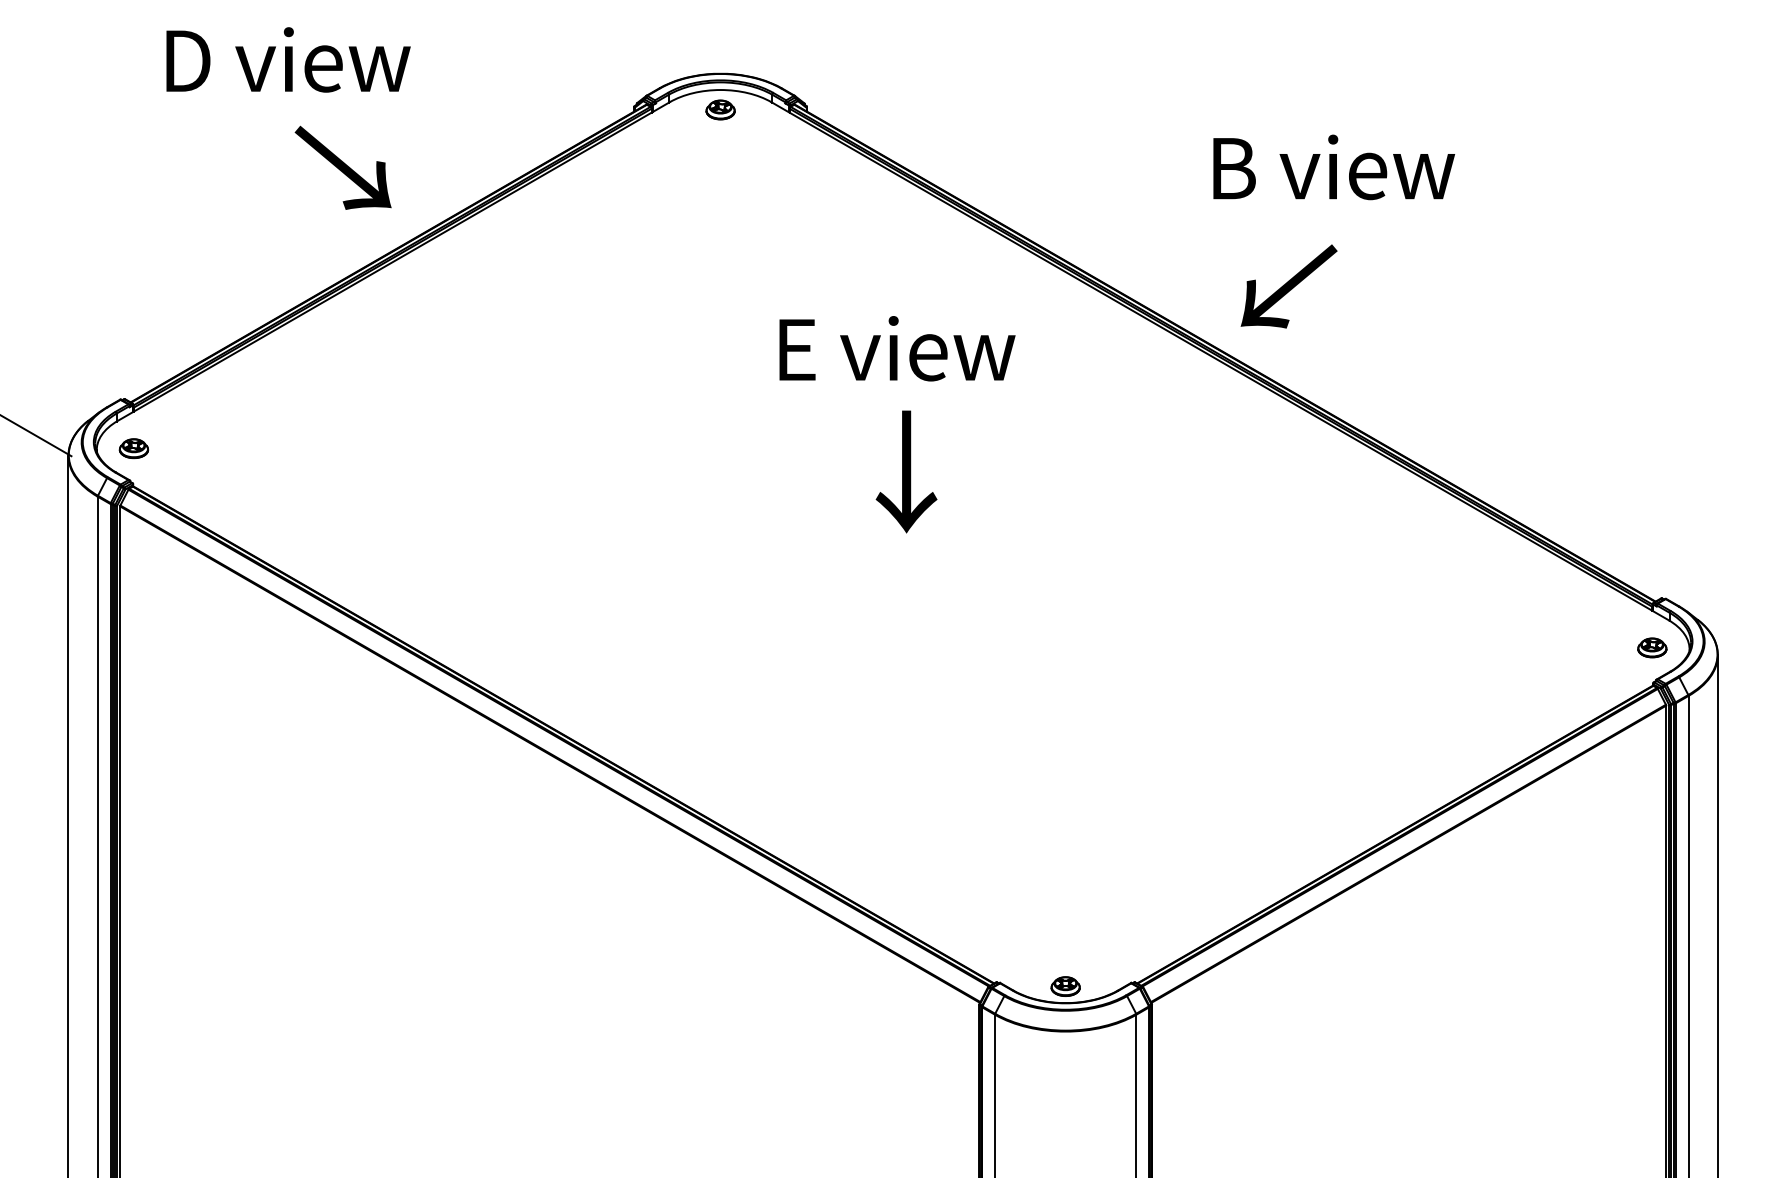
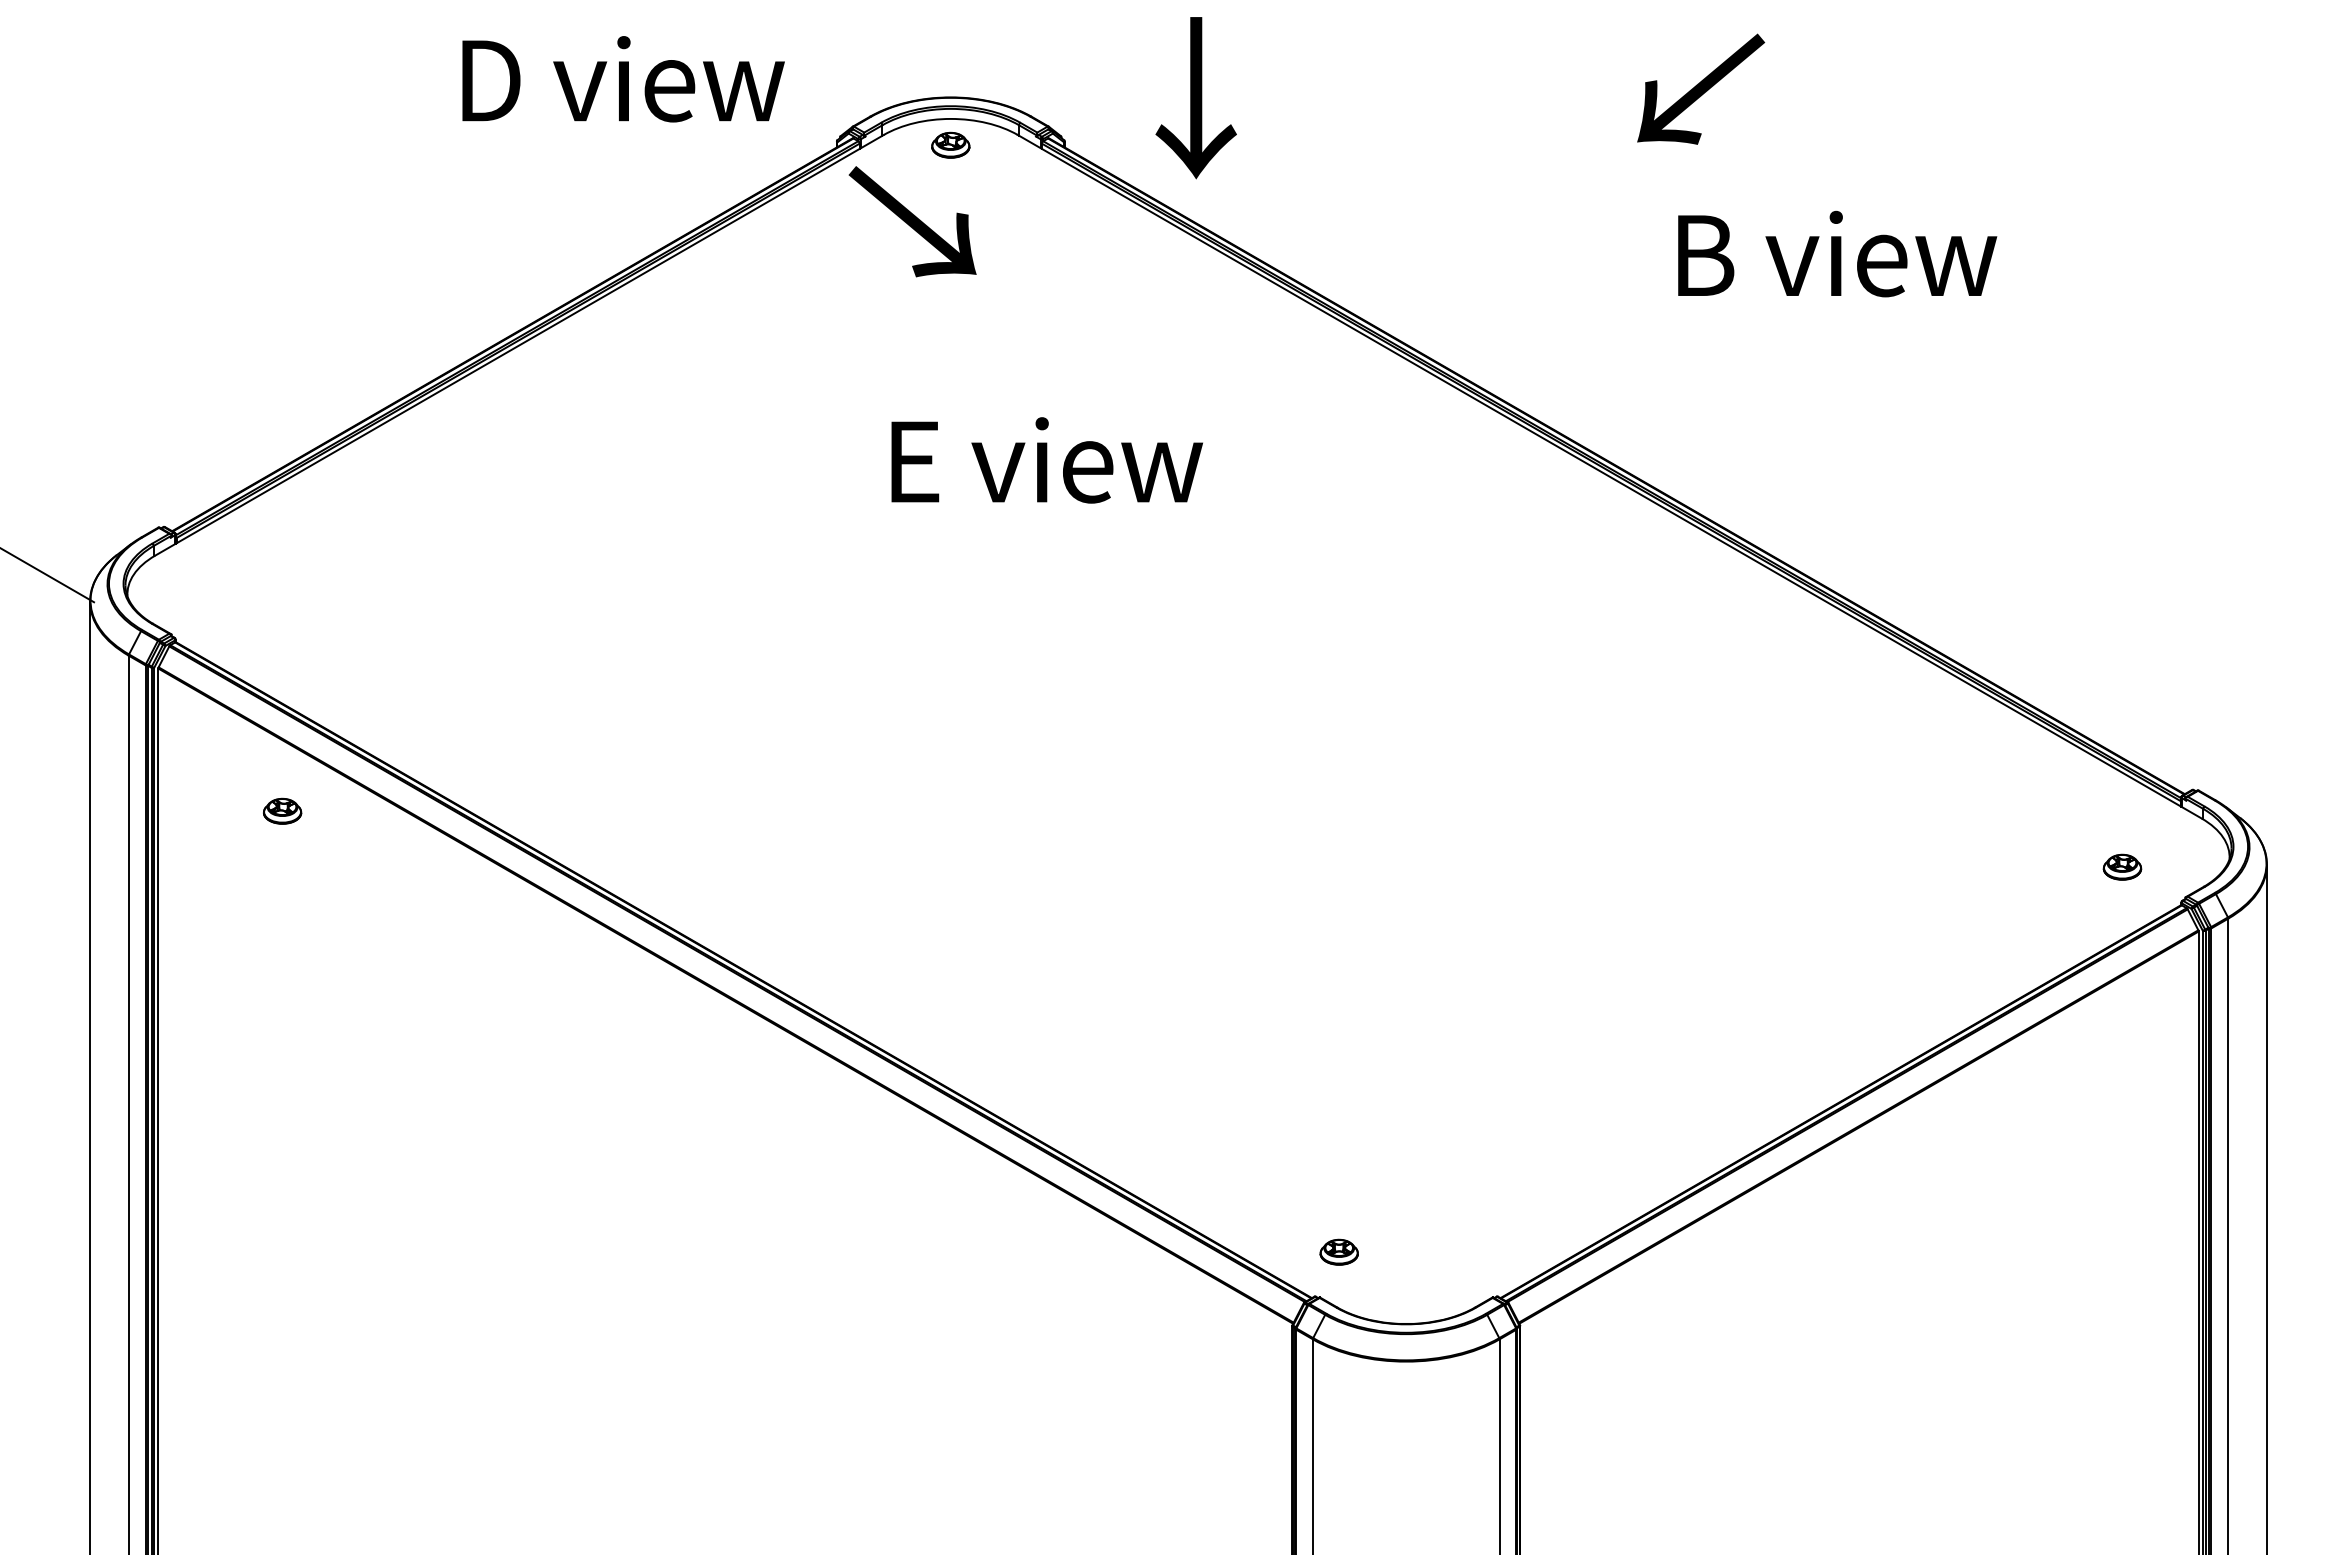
text: (288, 60) -> (623, 79), moved
text: (1334, 166) -> (1837, 253), moved
text: (343, 167) -> (912, 221), moved
text: (1289, 285) -> (1701, 88), moved
text: (896, 348) -> (1046, 460), moved
part: (133, 448) -> (282, 810), moved
text: (906, 472) -> (1195, 98), moved
part: (1652, 647) -> (2122, 866), moved
part: (1065, 986) -> (1338, 1251), moved

